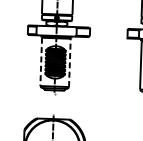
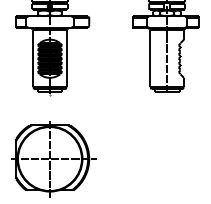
line: (41, 62) -> (33, 59), dashed -> solid
line: (69, 62) -> (66, 58), dashed -> solid

